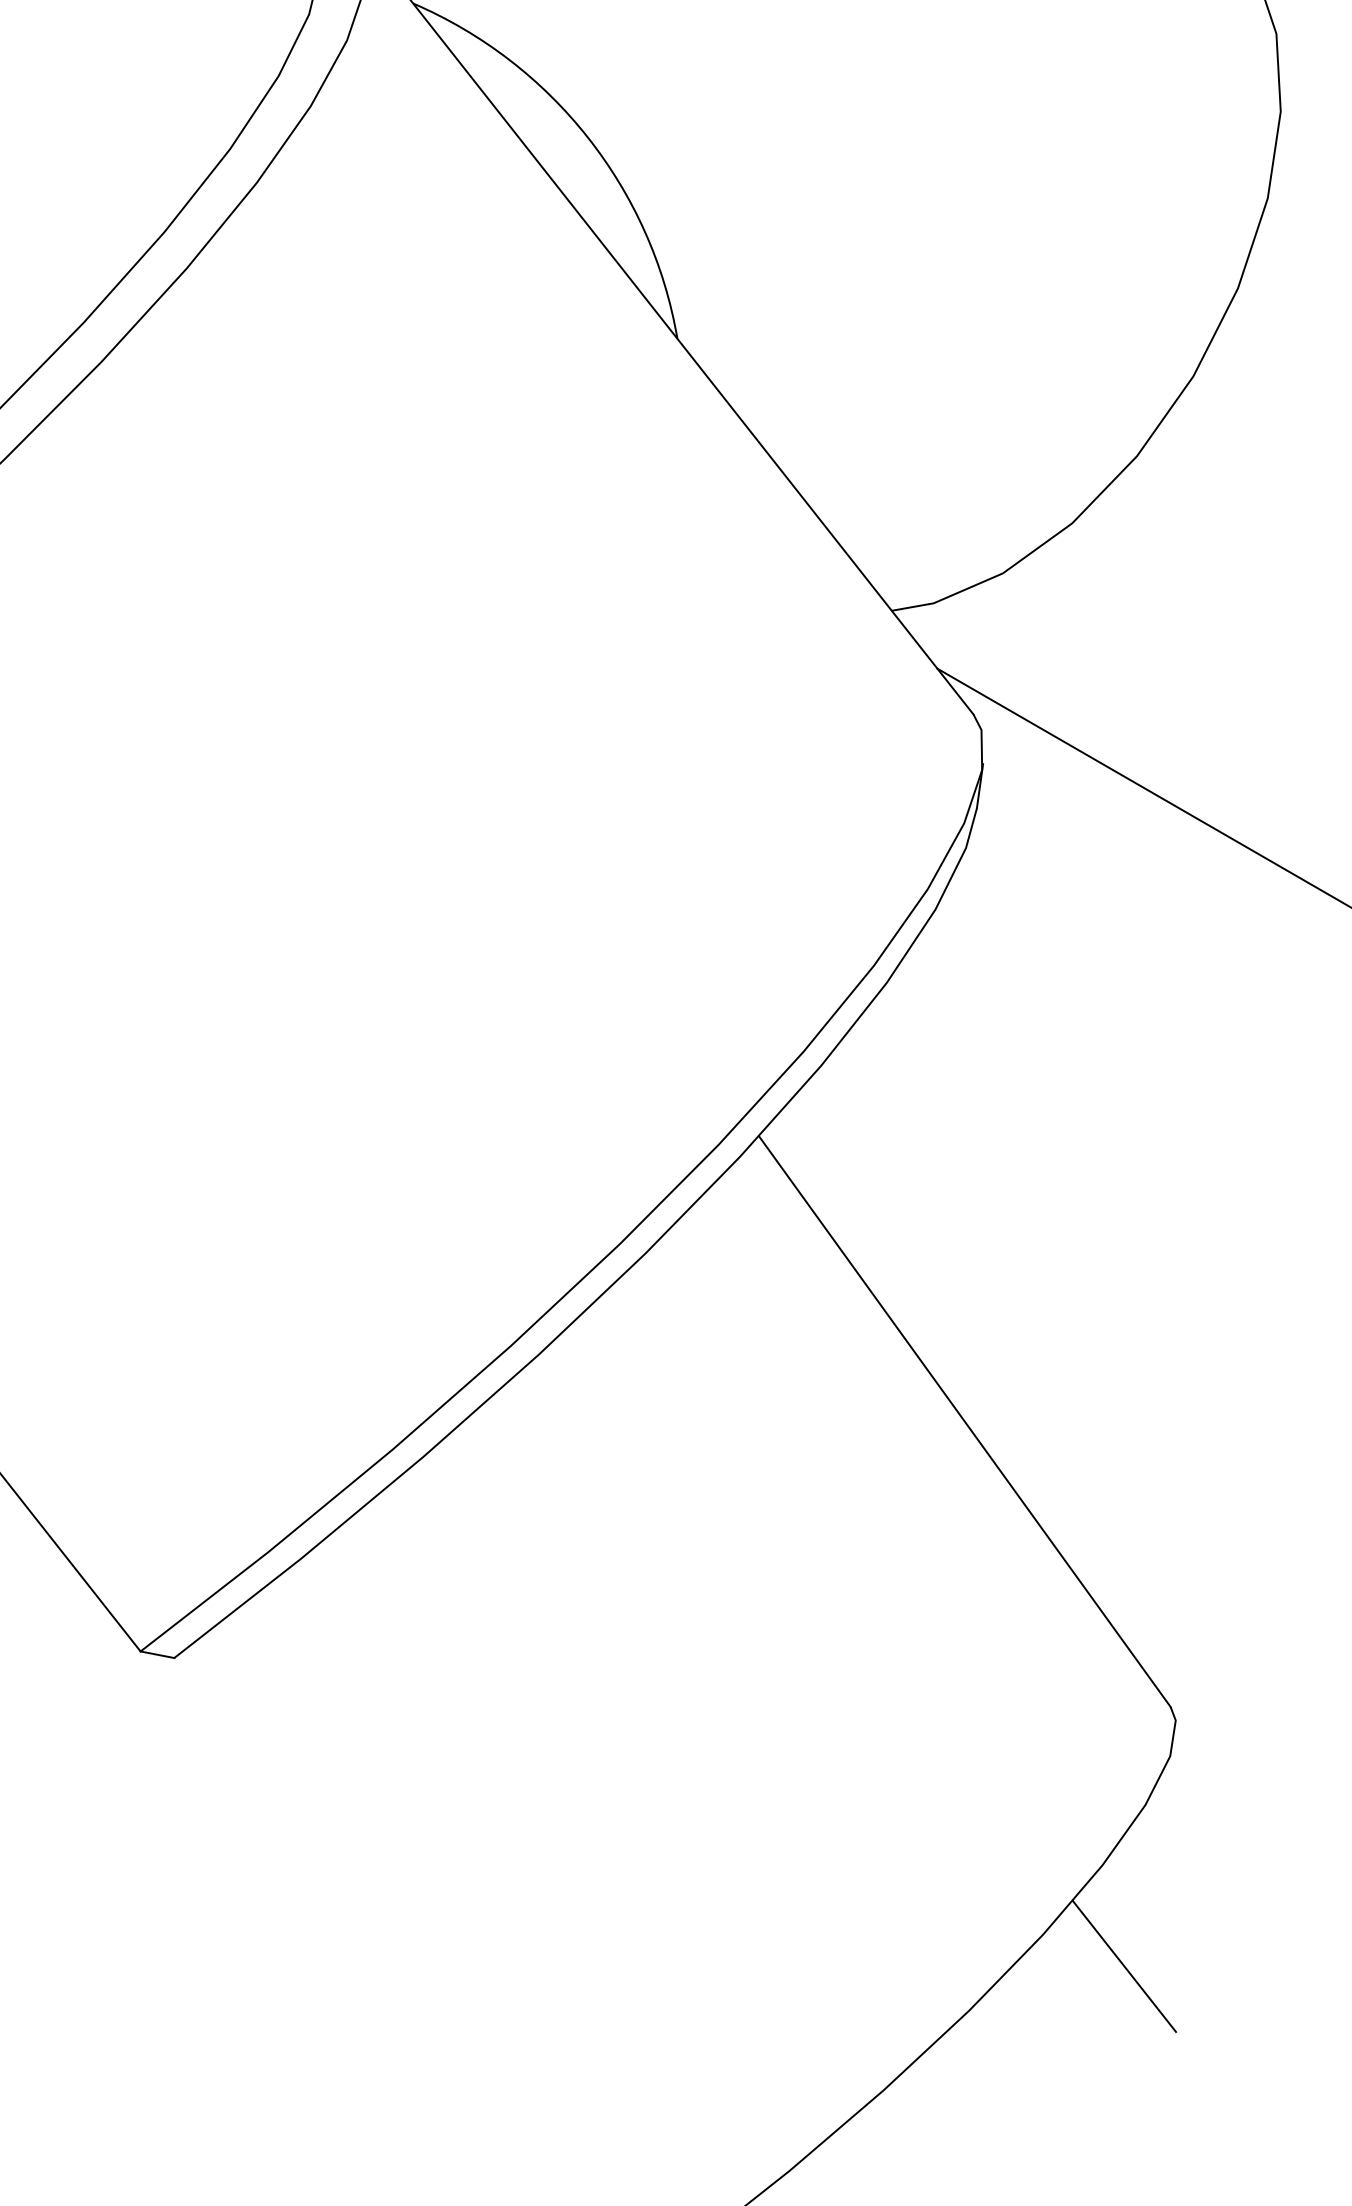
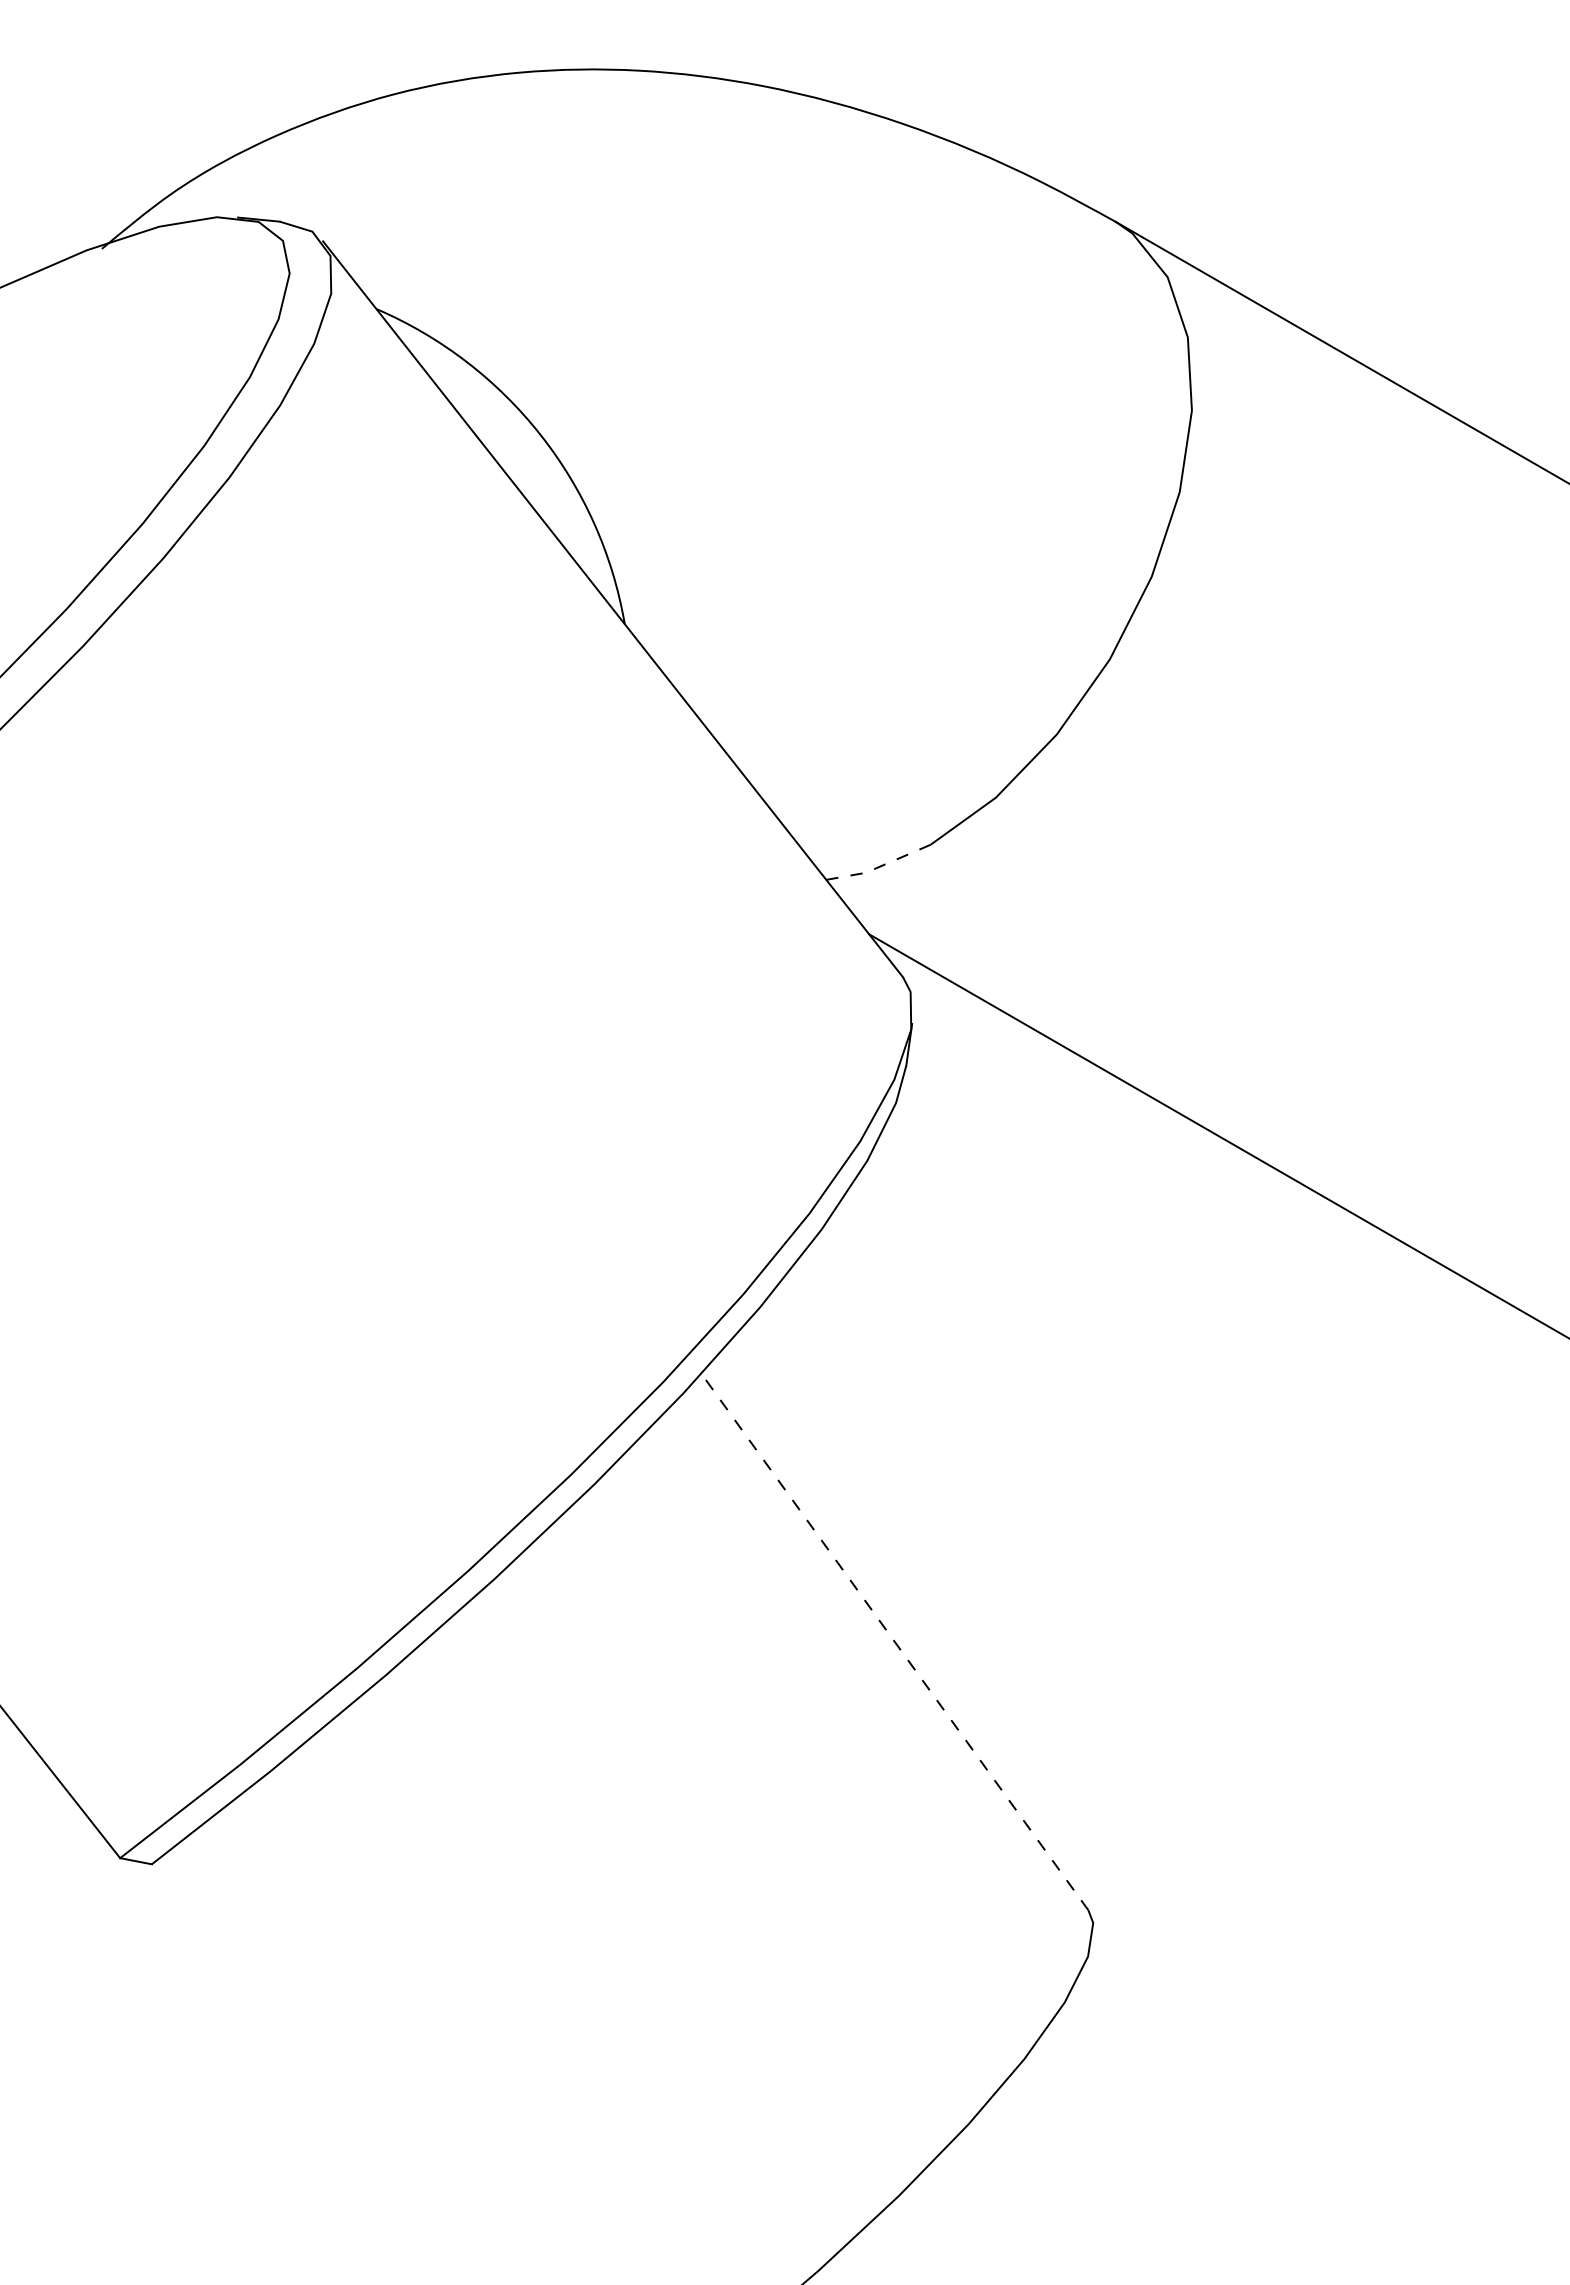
line: (947, 597) -> (878, 867), solid -> dashed
line: (964, 1422) -> (894, 1642), solid -> dashed
line: (1123, 1965) -> (1044, 2153), removed

